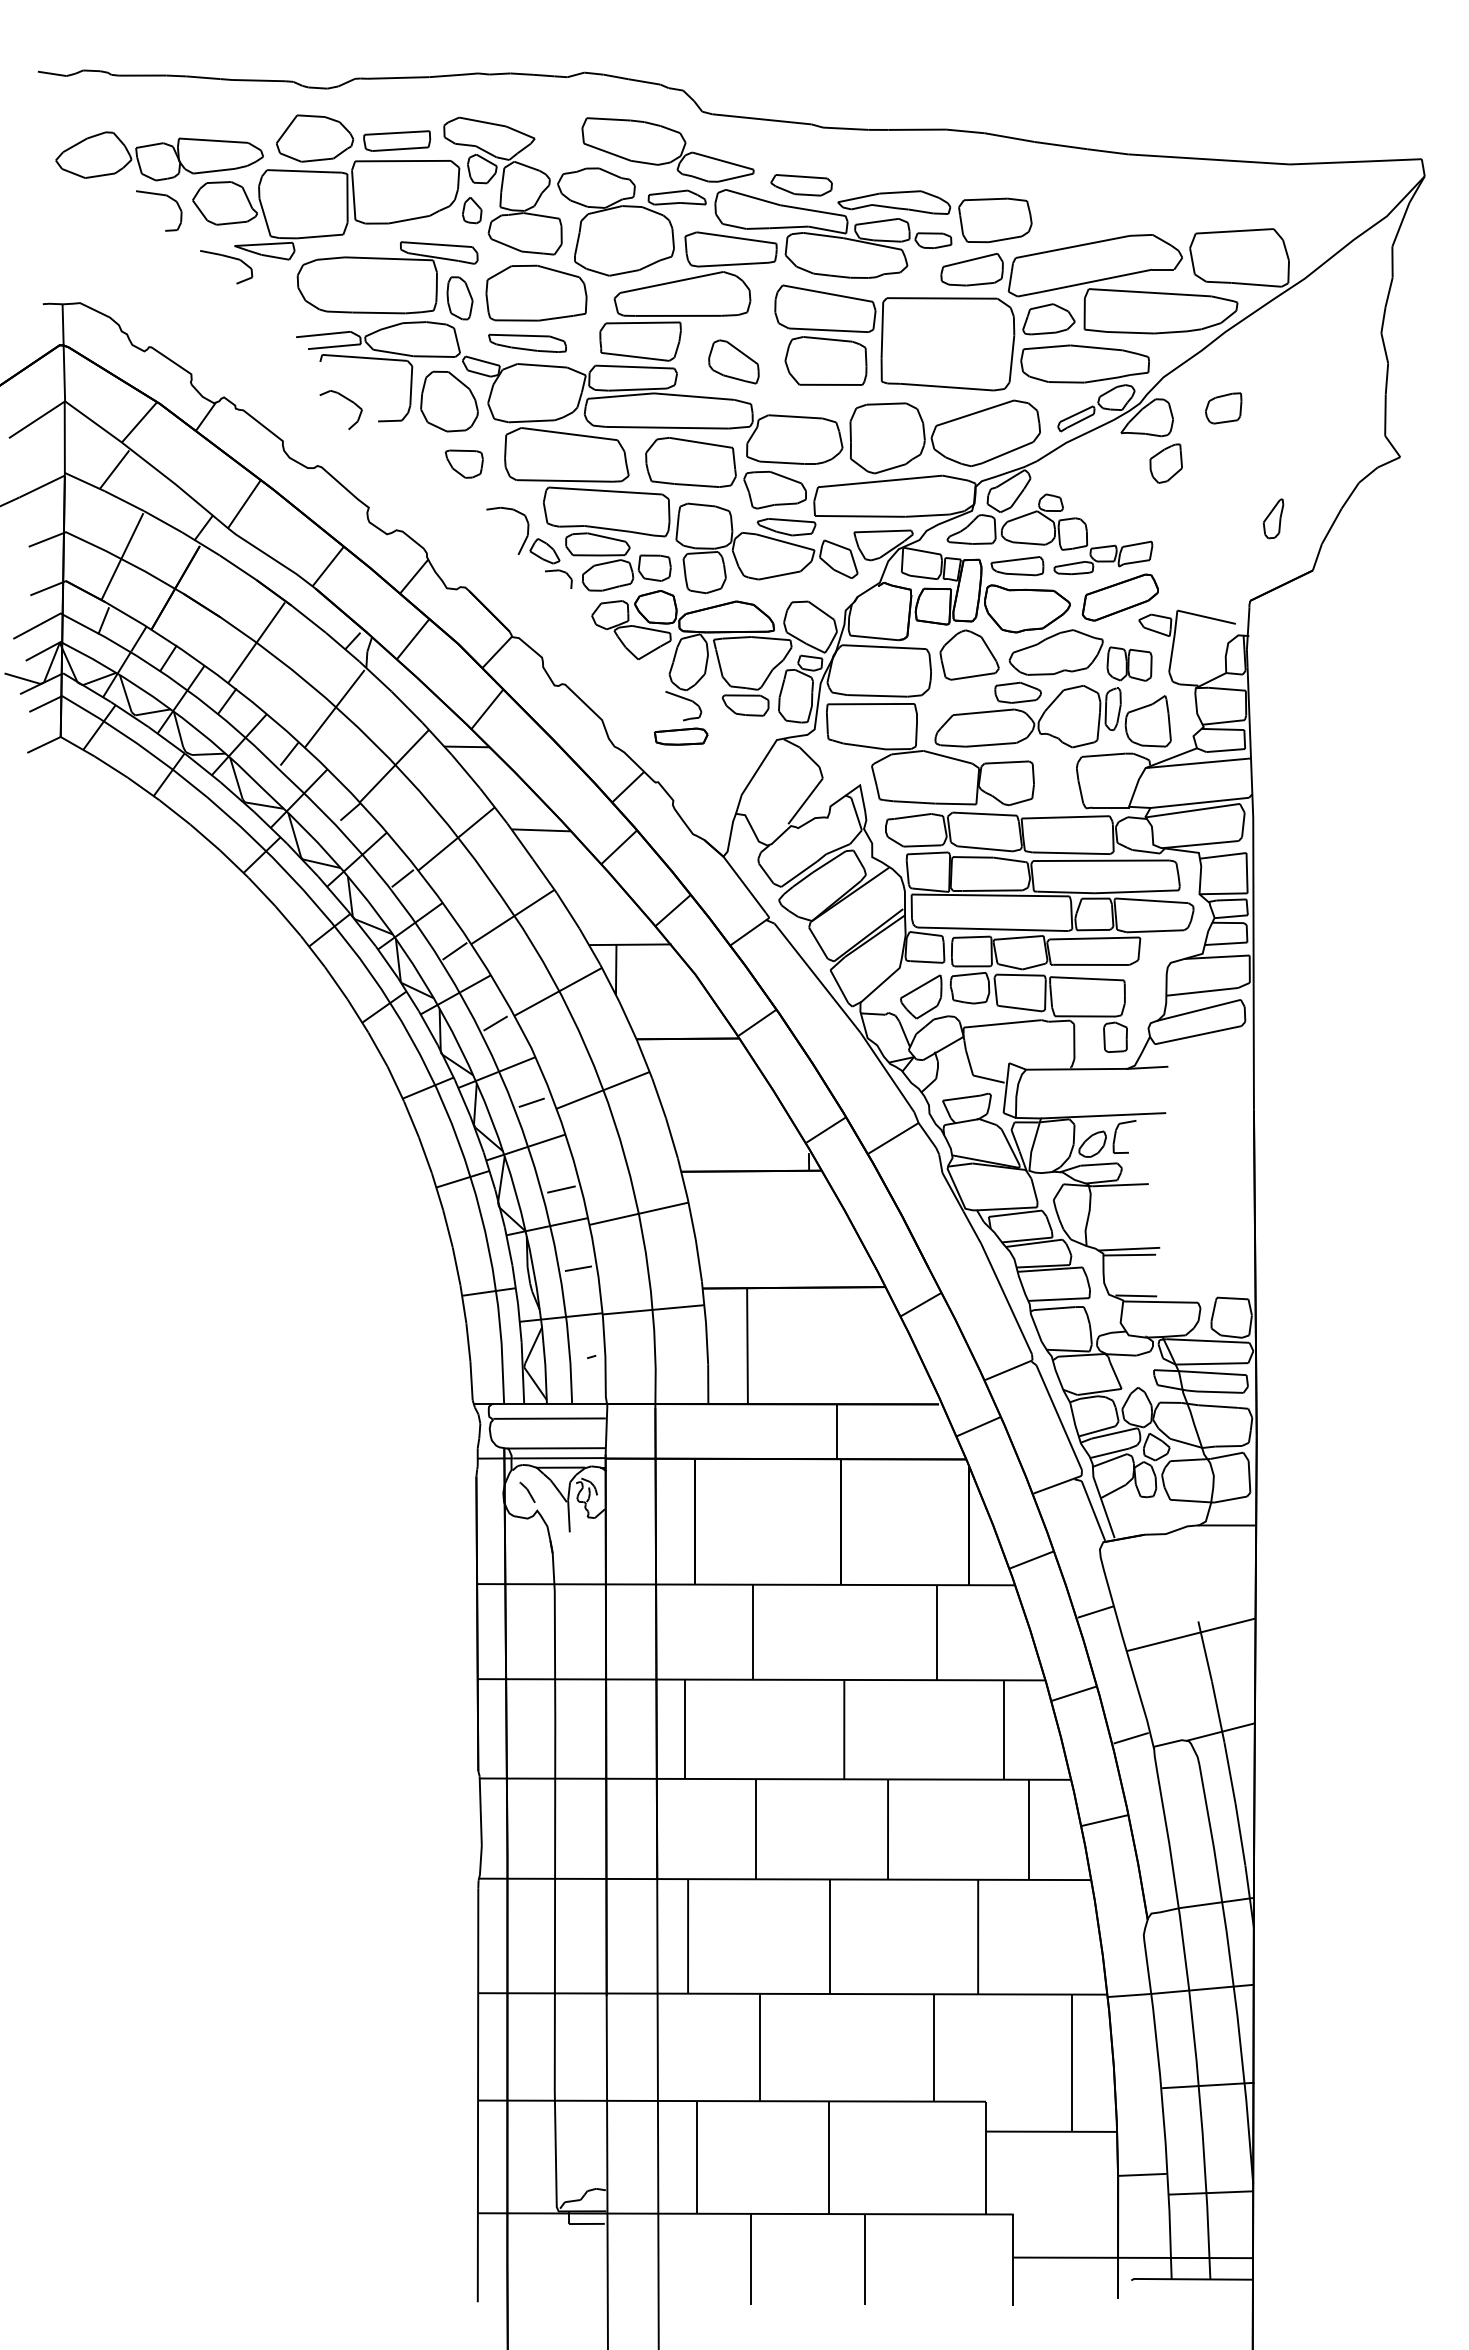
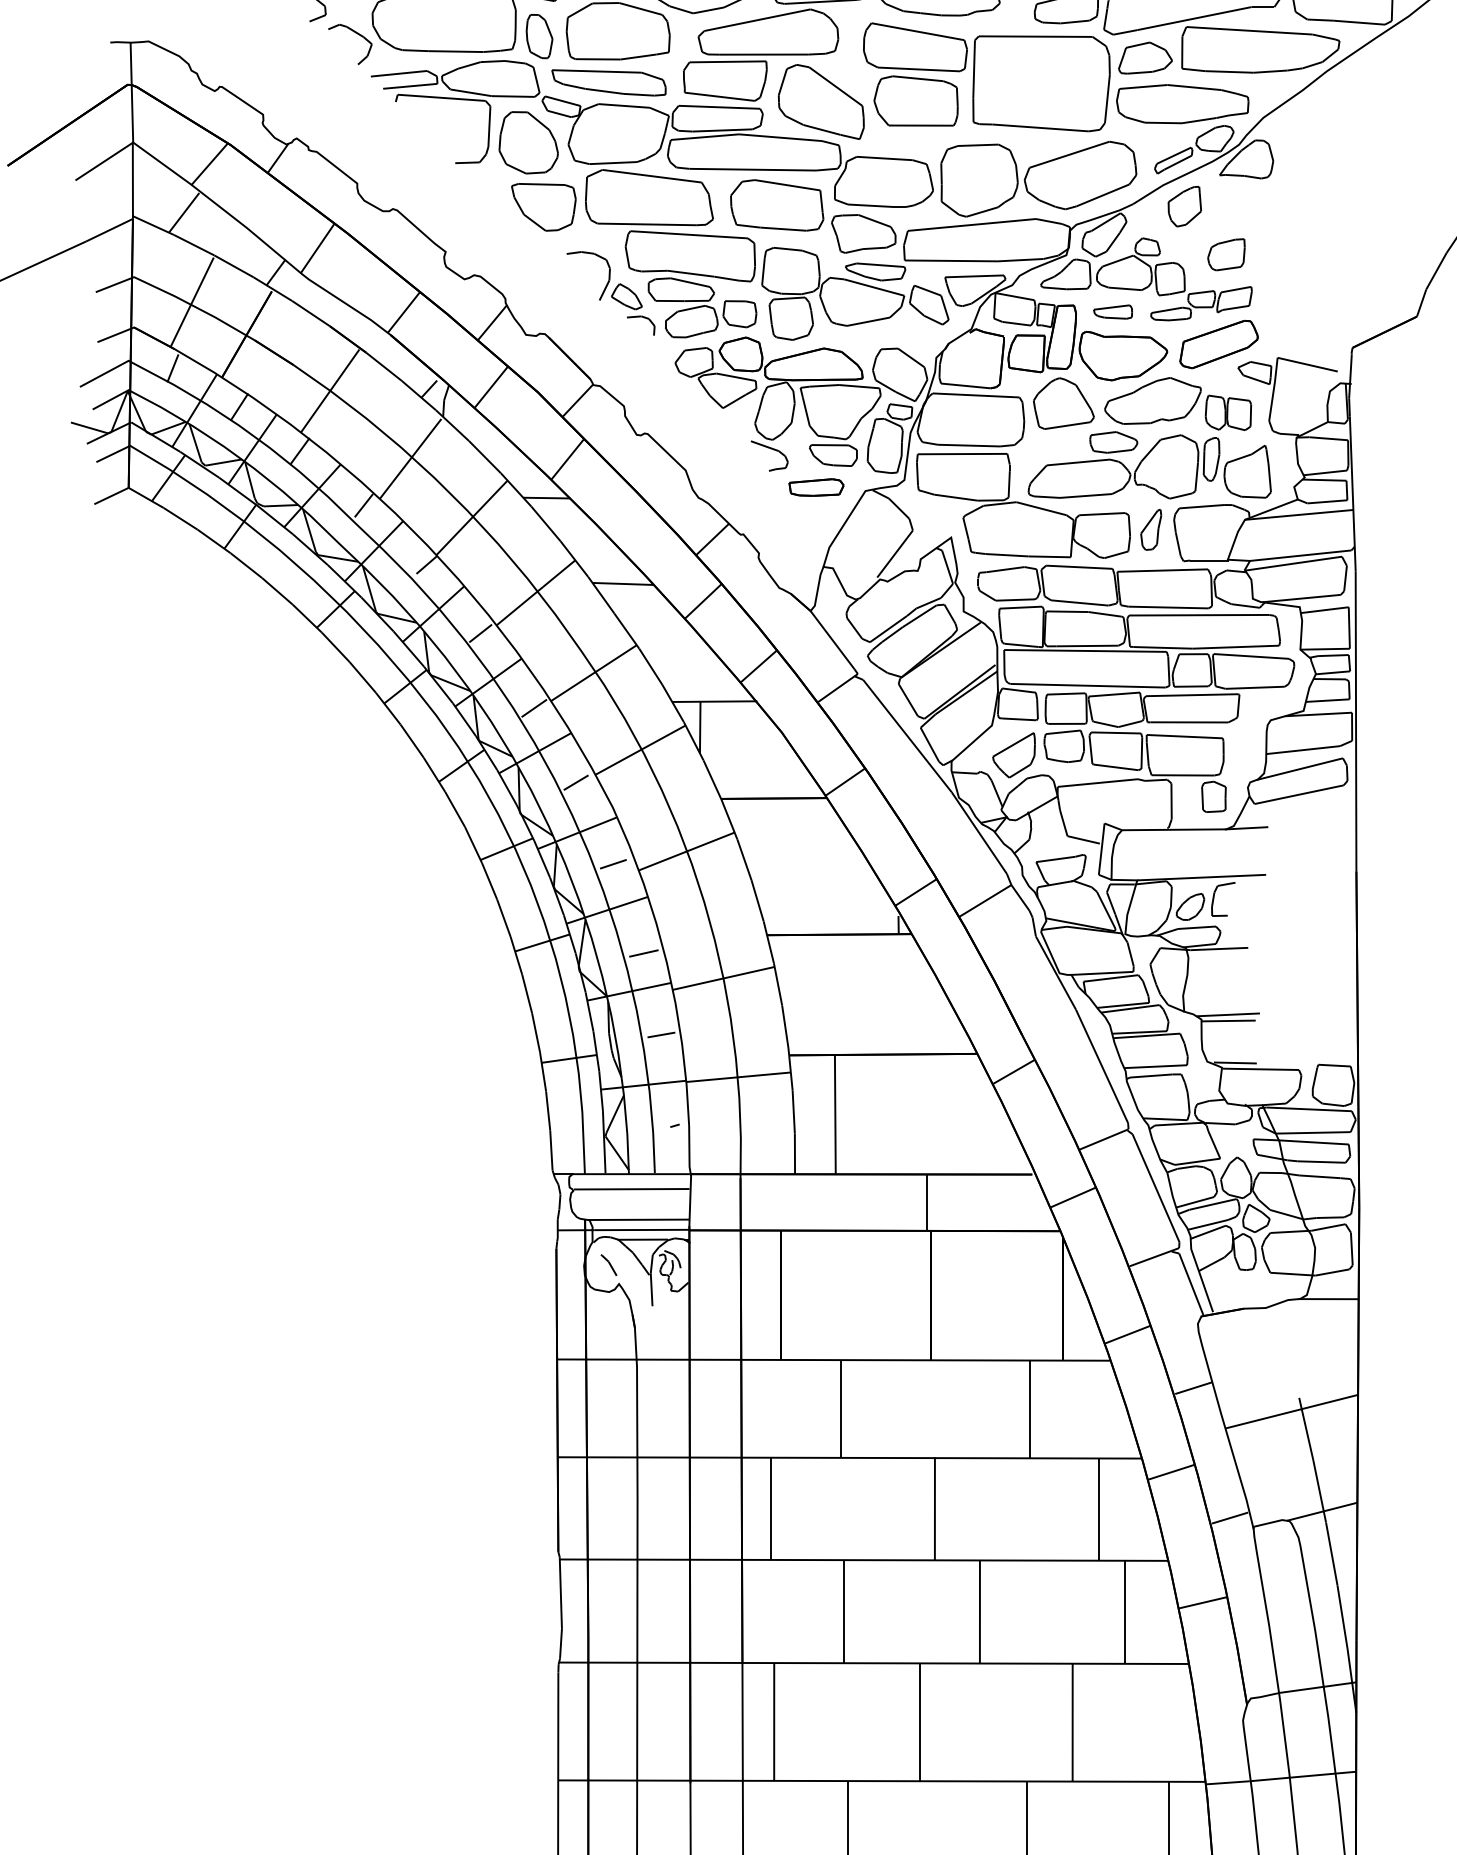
part: (527, 343) -> (608, 83), size x1.43
part: (733, 361) -> (820, 101), size x1.67
curve: (346, 399) -> (355, 33), moved
part: (1223, 408) -> (1226, 254), moved
part: (464, 463) -> (544, 206), size x1.67
part: (1165, 463) -> (1184, 206), moved
part: (1273, 518) -> (1151, 529), moved
part: (1017, 565) -> (1113, 311), size x0.71
part: (681, 736) -> (816, 487), moved

